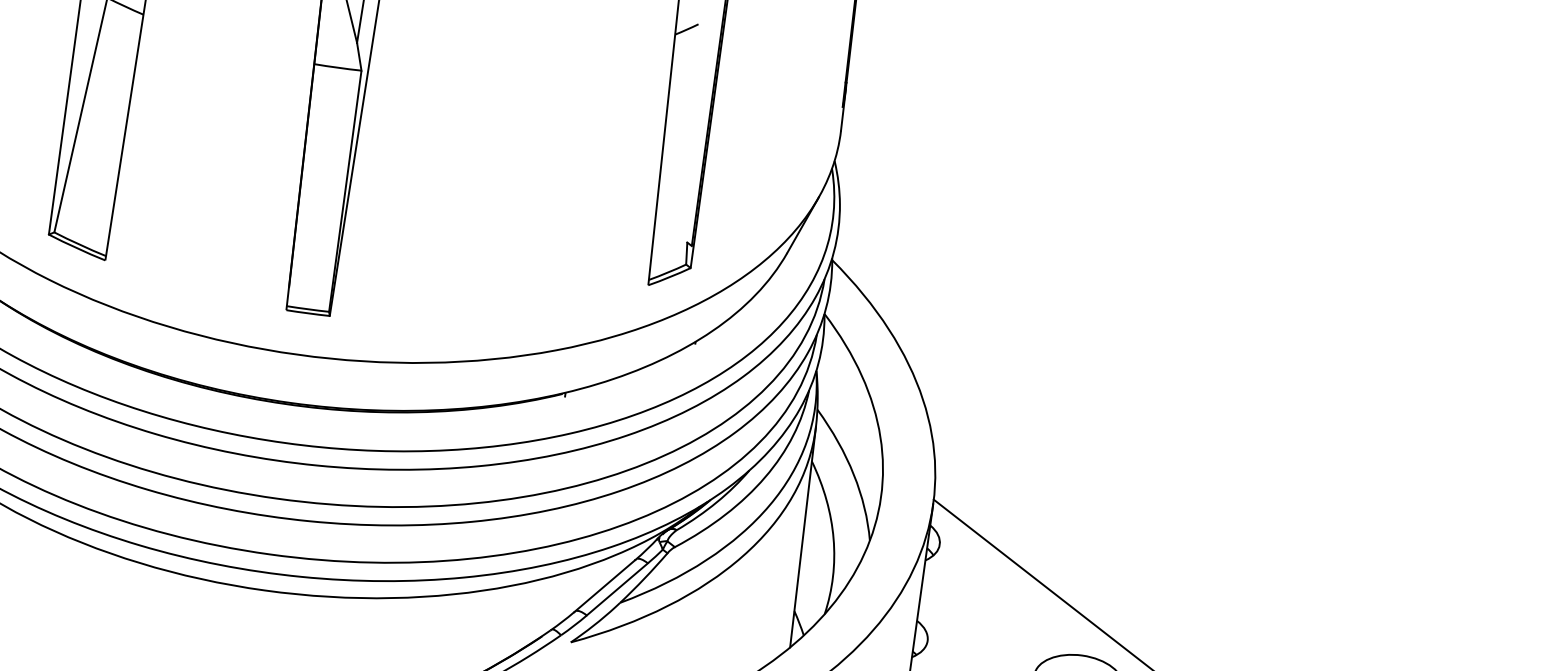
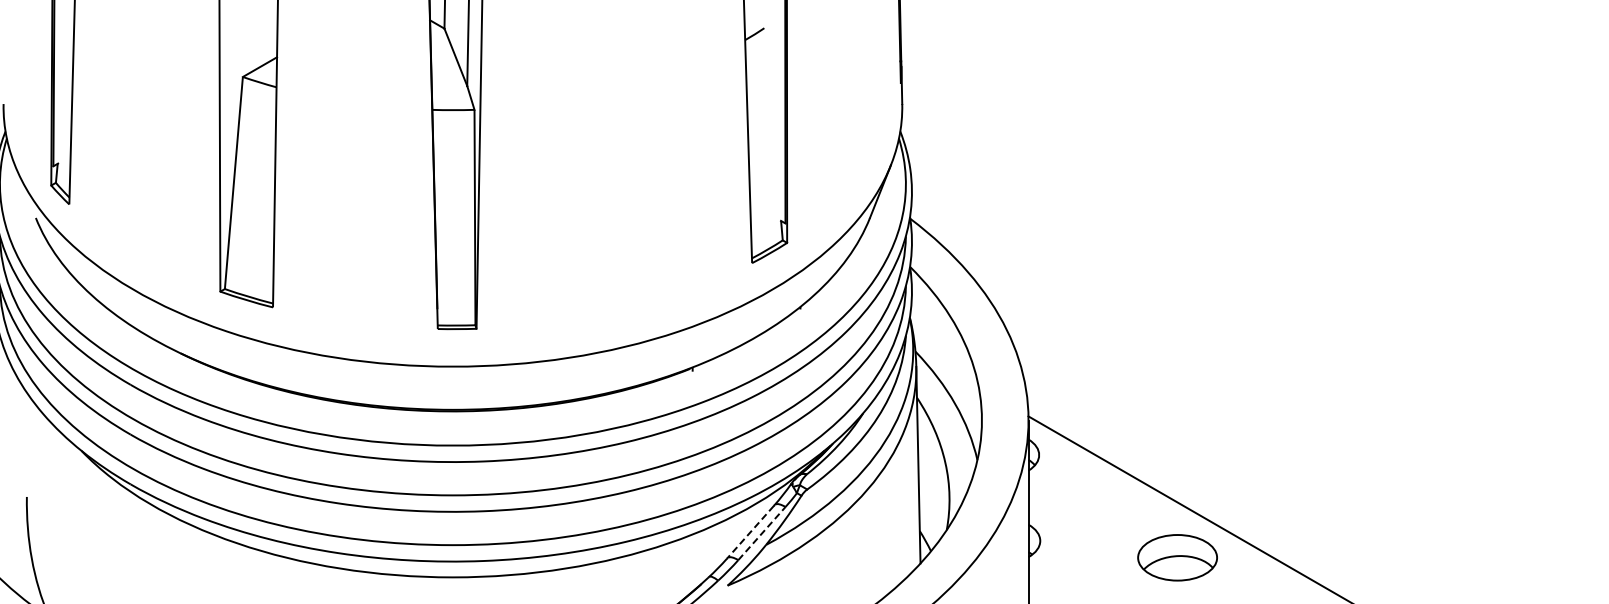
line: (603, 586) -> (749, 532), solid -> dashed
line: (616, 589) -> (761, 533), solid -> dashed

